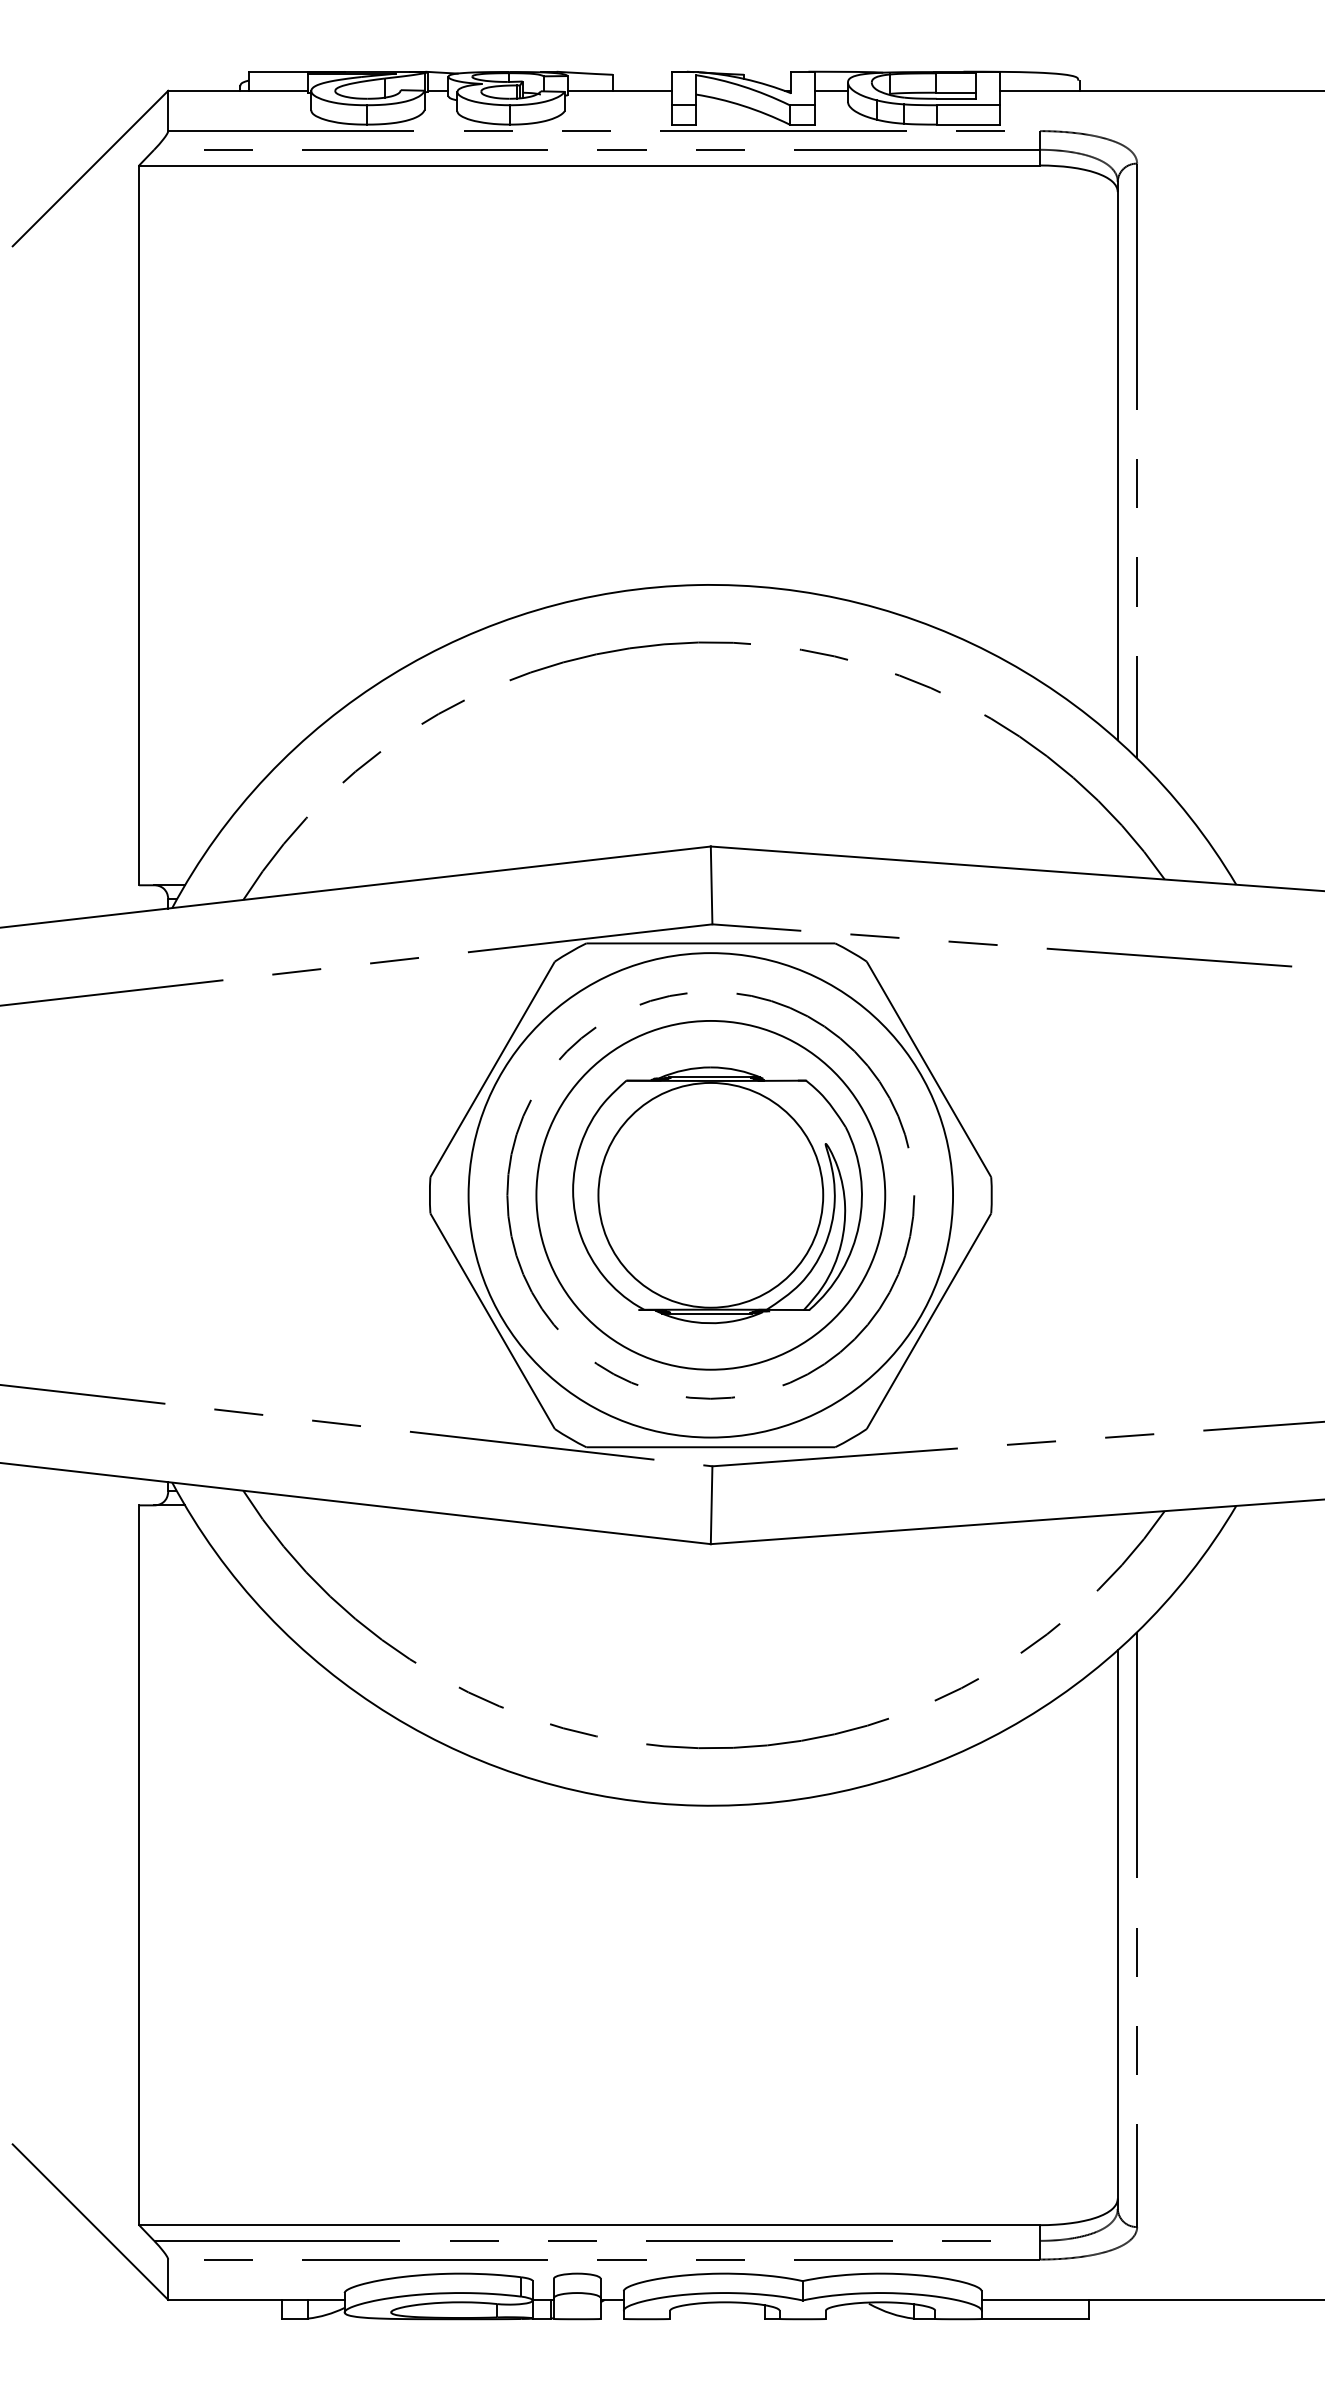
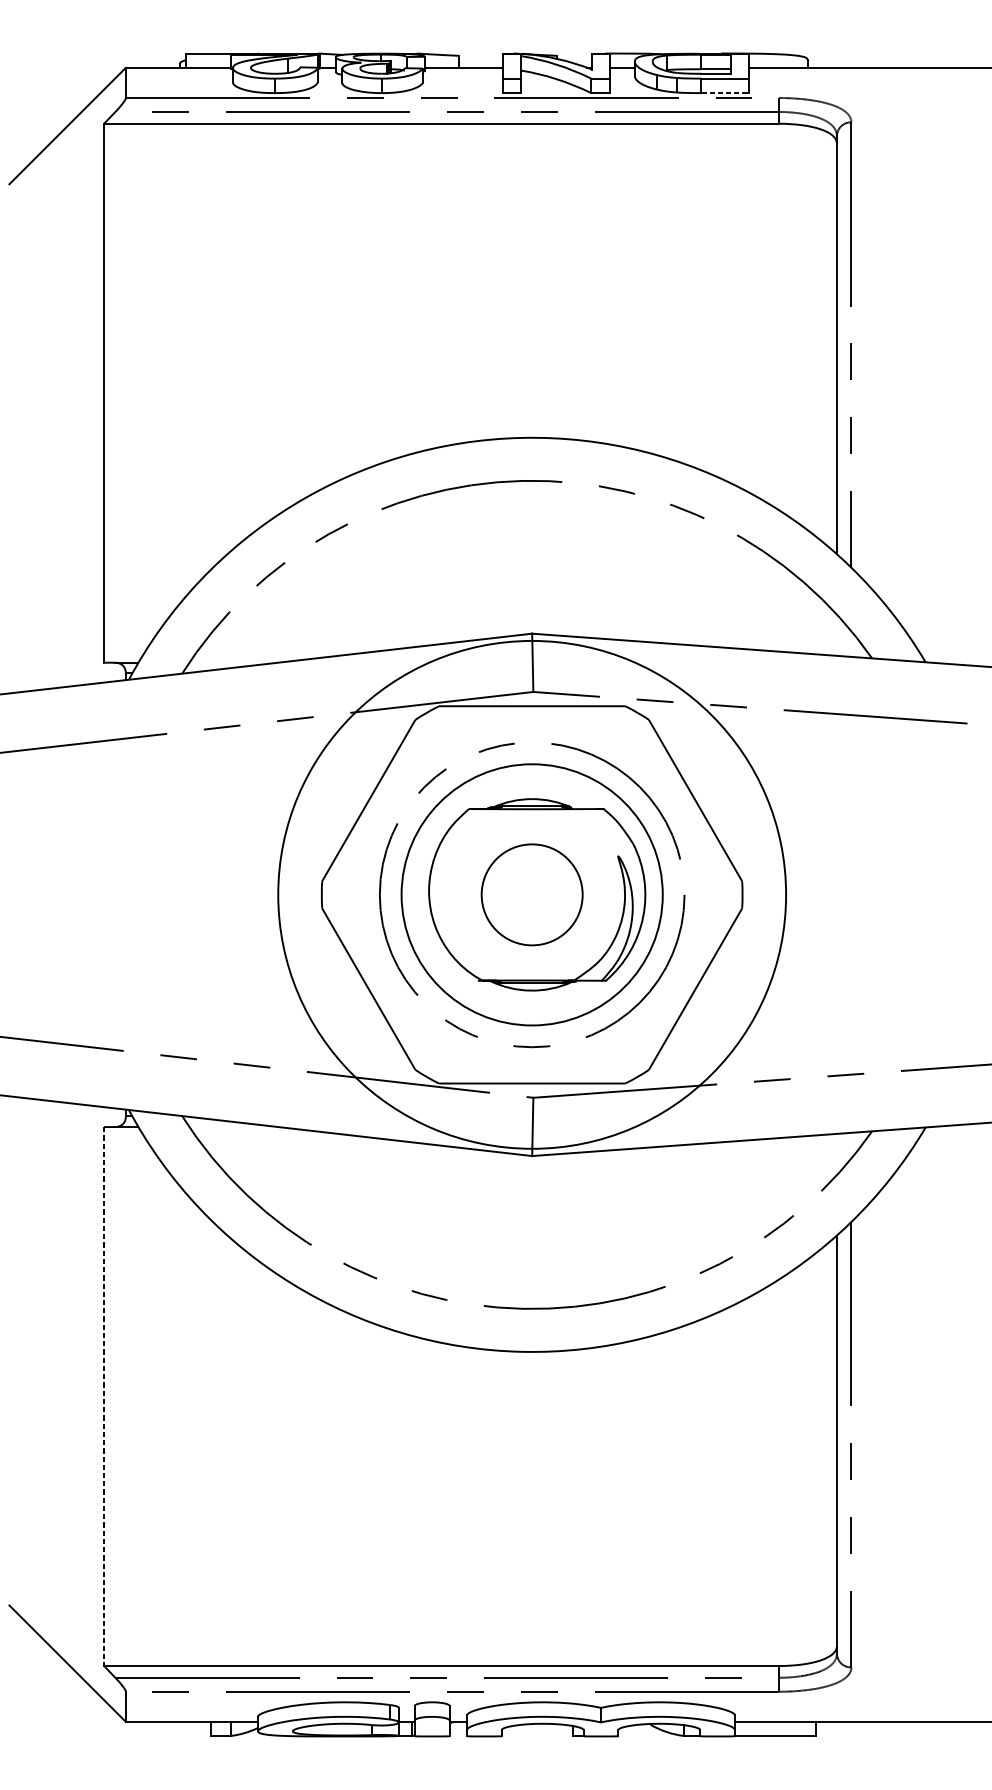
line: (968, 124) -> (725, 93), solid -> dashed
circle: (710, 1194) -> (531, 894), size x0.6
circle: (710, 1195) -> (531, 895), size x1.4
line: (139, 1865) -> (104, 1396), solid -> dashed

